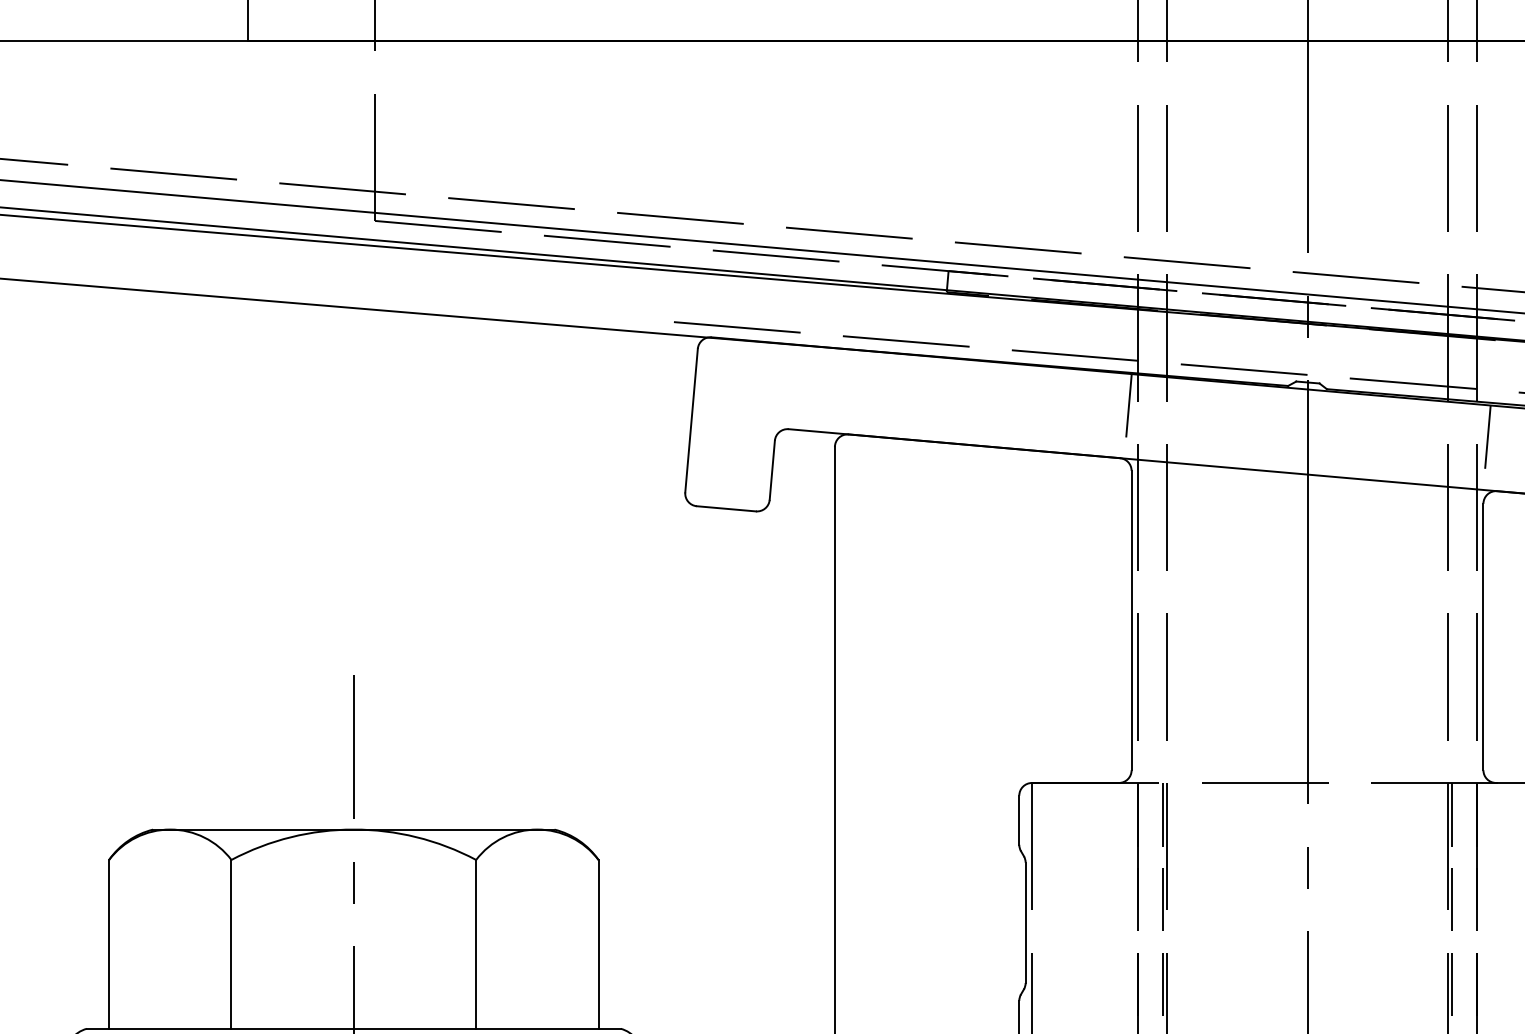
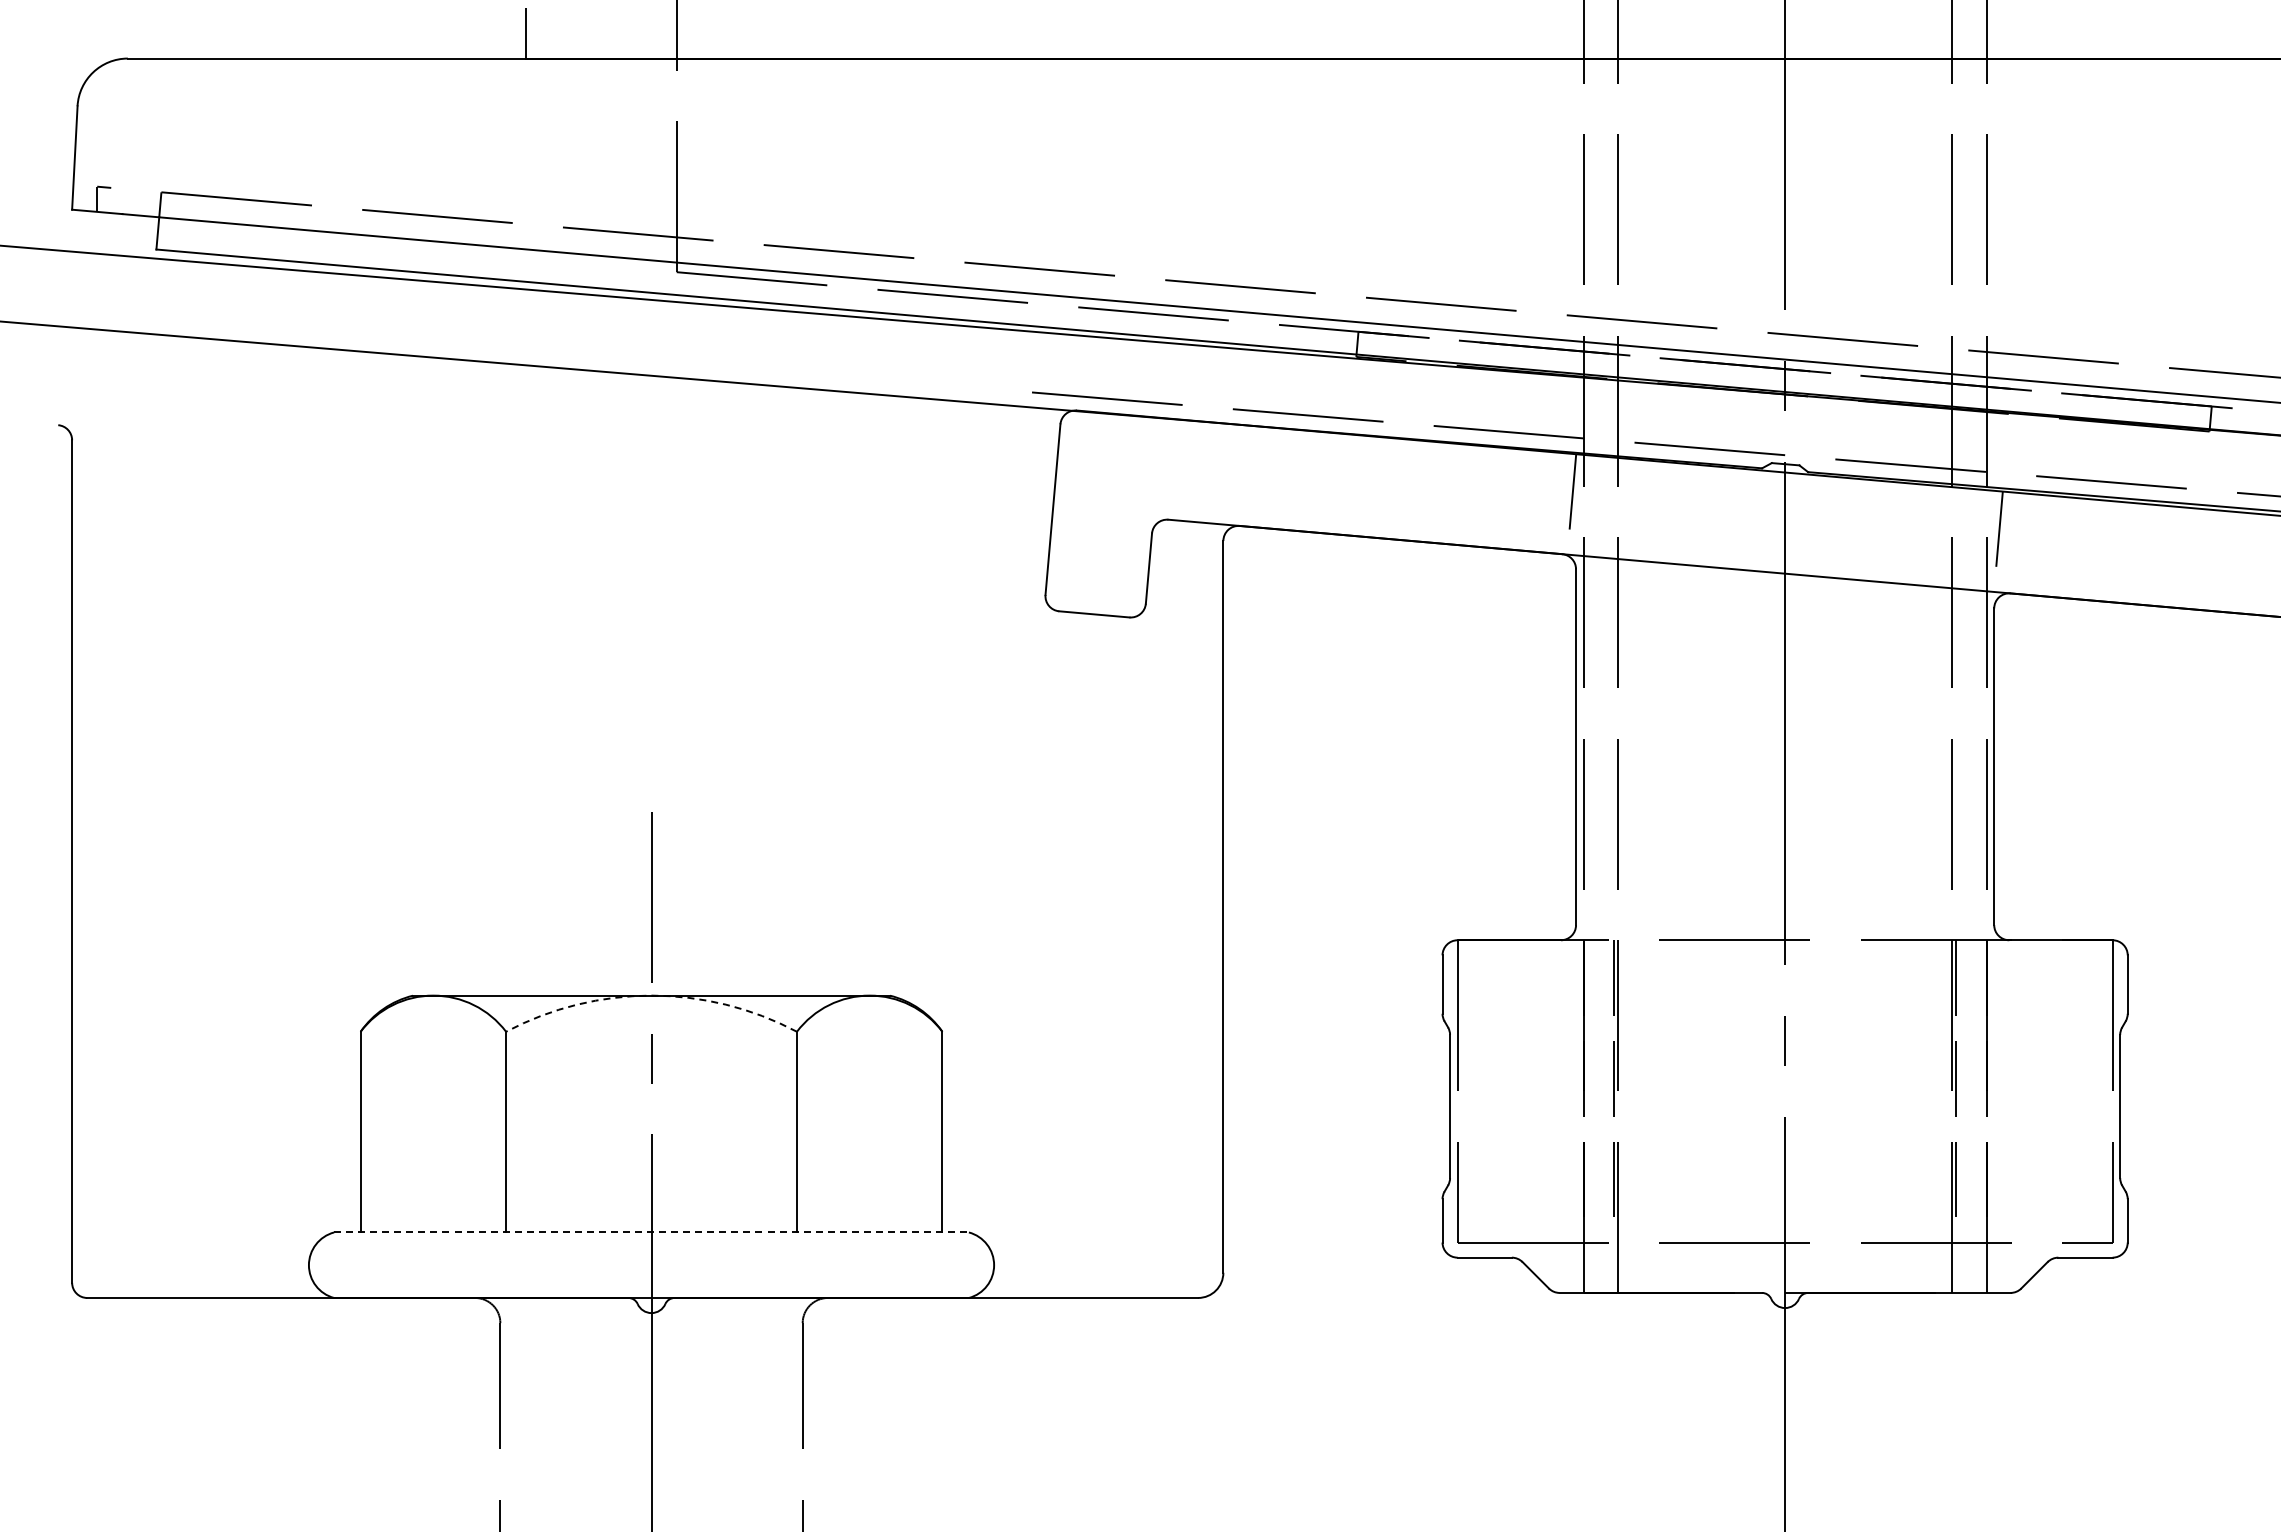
arc: (353, 829) -> (651, 995), solid -> dashed
line: (354, 1028) -> (652, 1232), solid -> dashed

